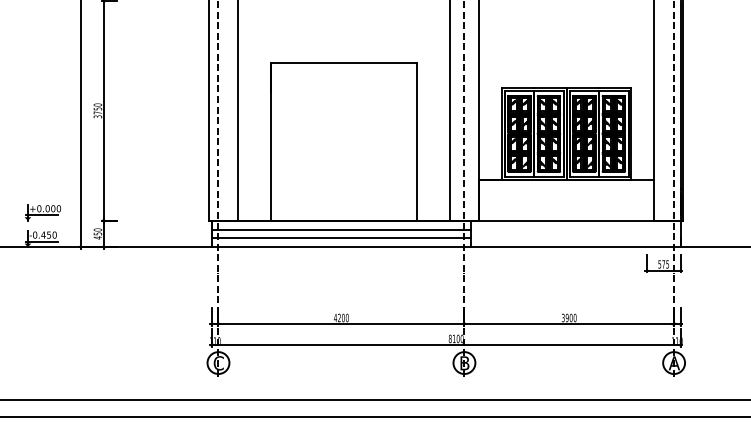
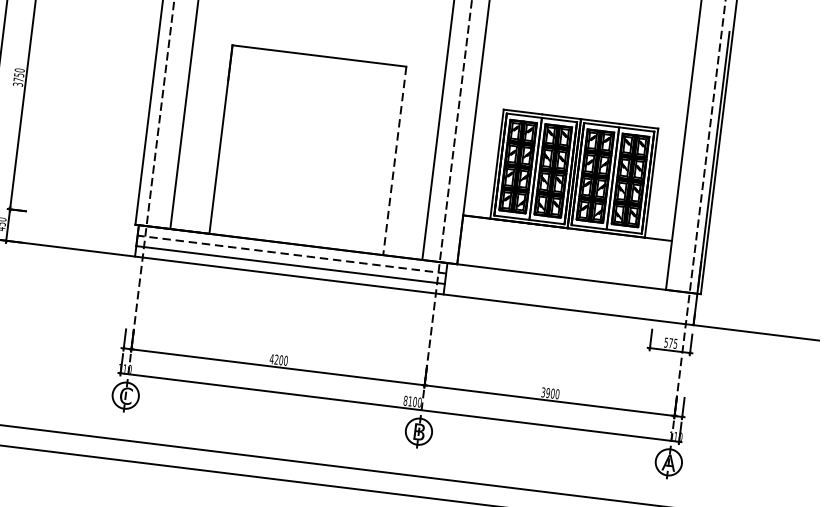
line: (417, 142) -> (395, 161), solid -> dashed
line: (340, 229) -> (290, 254), solid -> dashed

